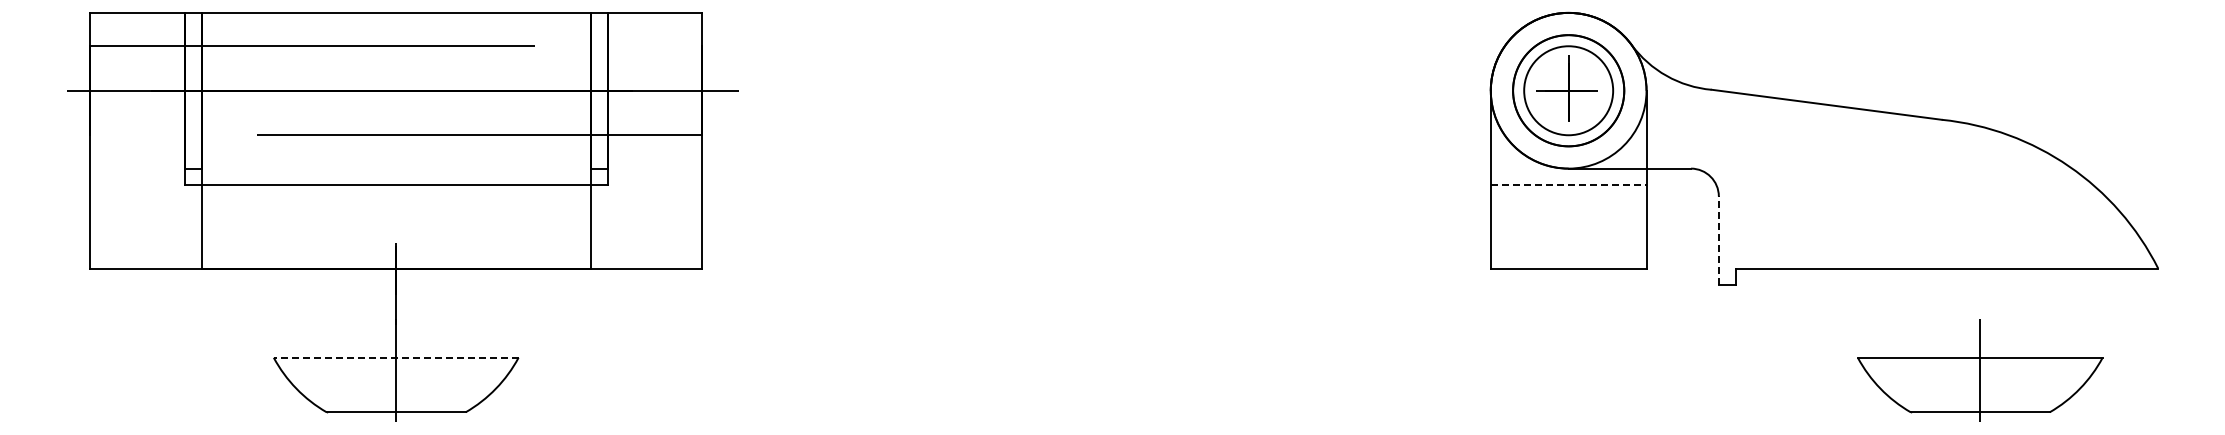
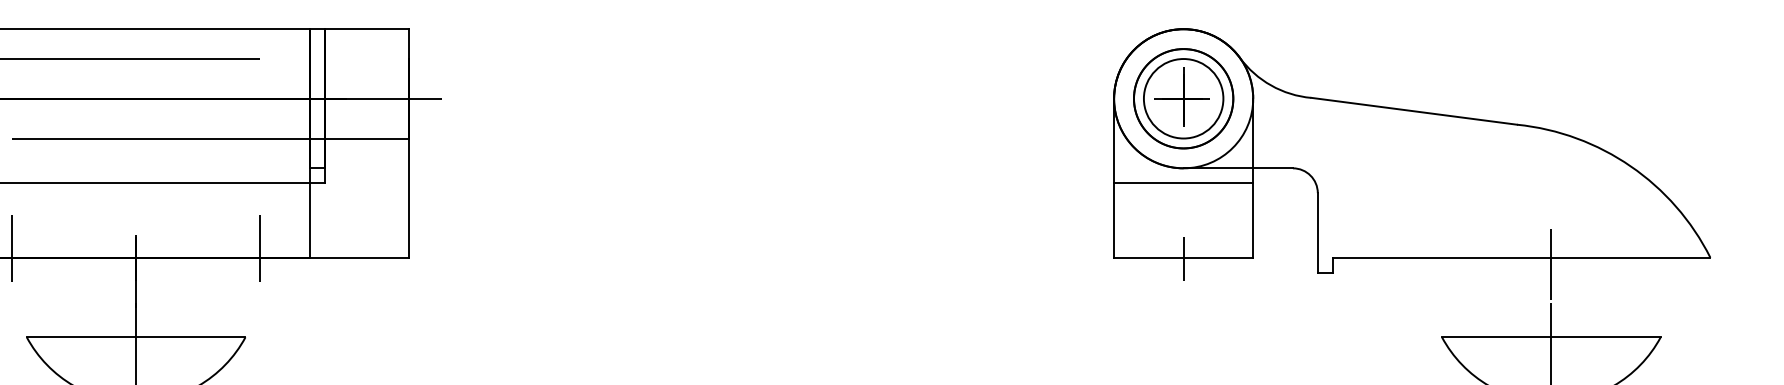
line: (1568, 185) -> (1183, 183), dashed -> solid
line: (1718, 240) -> (1317, 232), dashed -> solid
line: (257, 257) -> (12, 247), added
line: (535, 257) -> (260, 247), added
line: (1568, 270) -> (1183, 259), added
line: (1980, 275) -> (1551, 263), added
line: (395, 357) -> (135, 337), dashed -> solid

